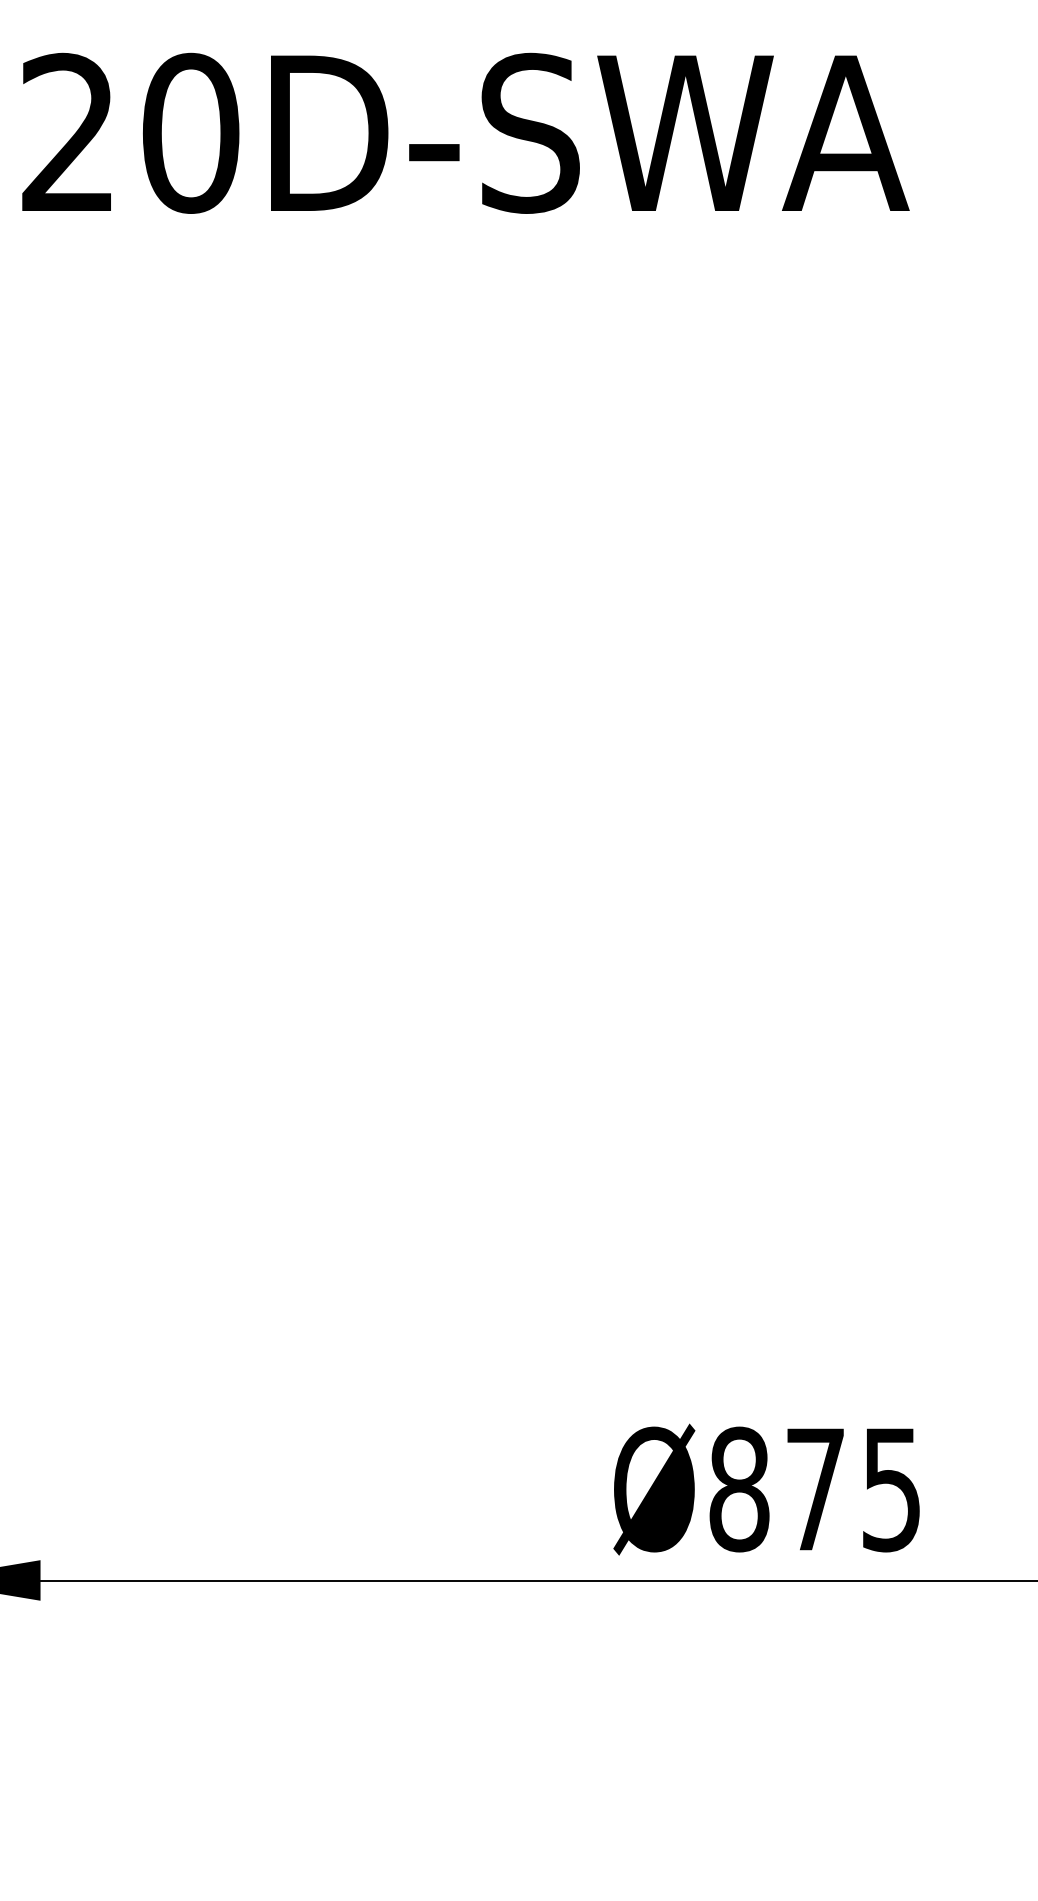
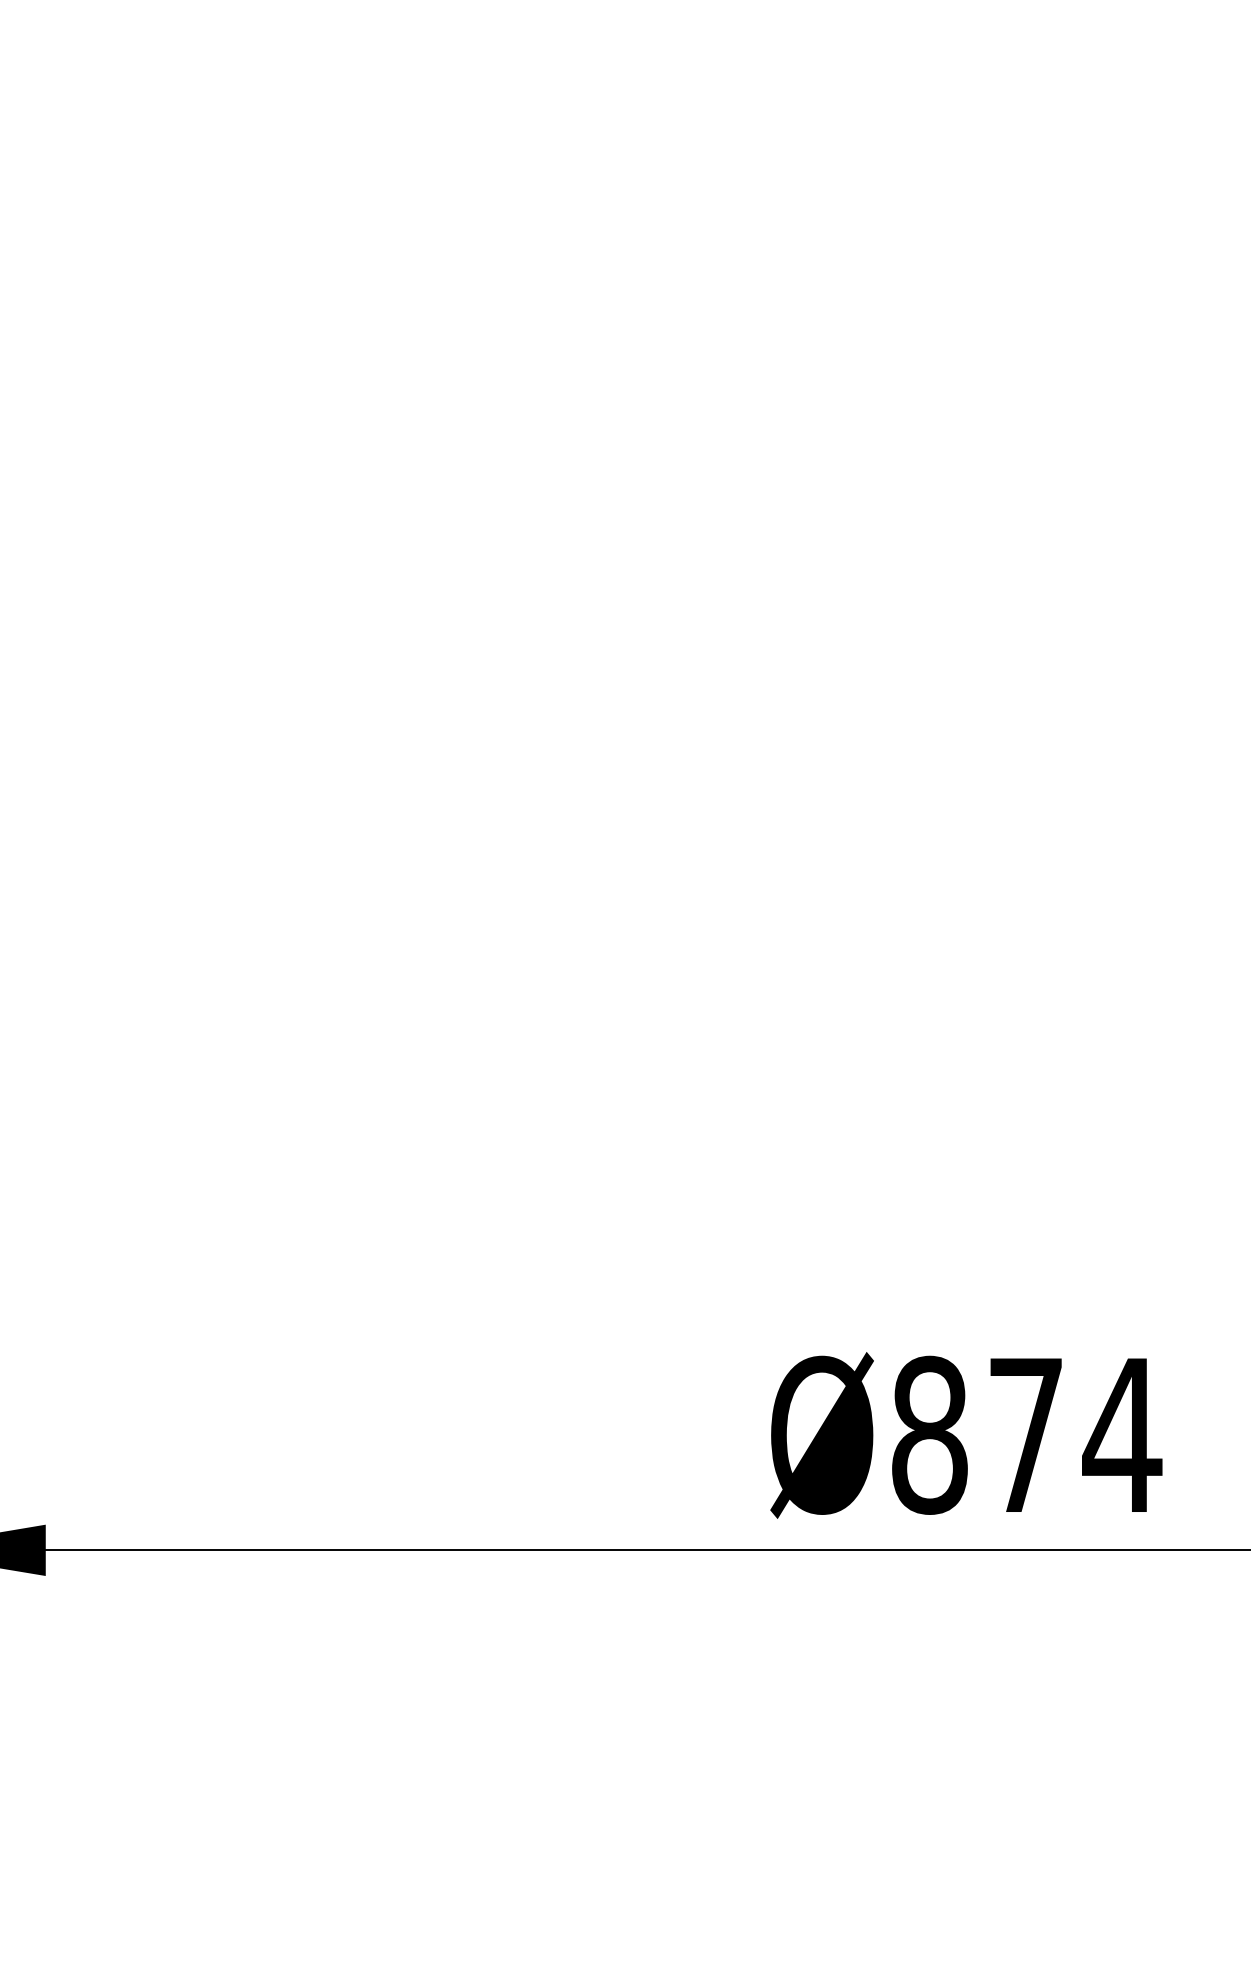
text: (891, 1490) -> (1122, 1436), Ø875 -> Ø874

